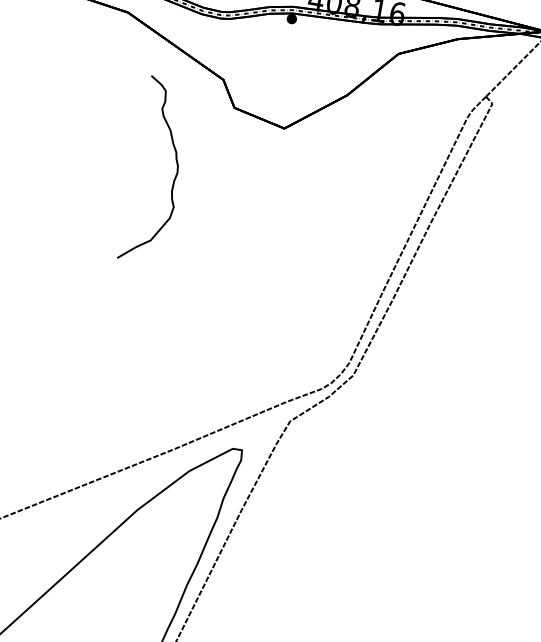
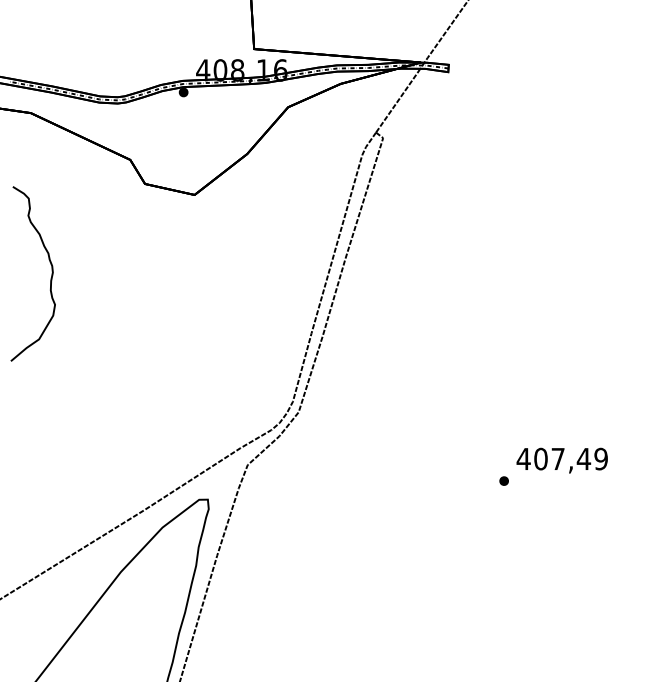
curve: (173, 178) -> (50, 278), moved

